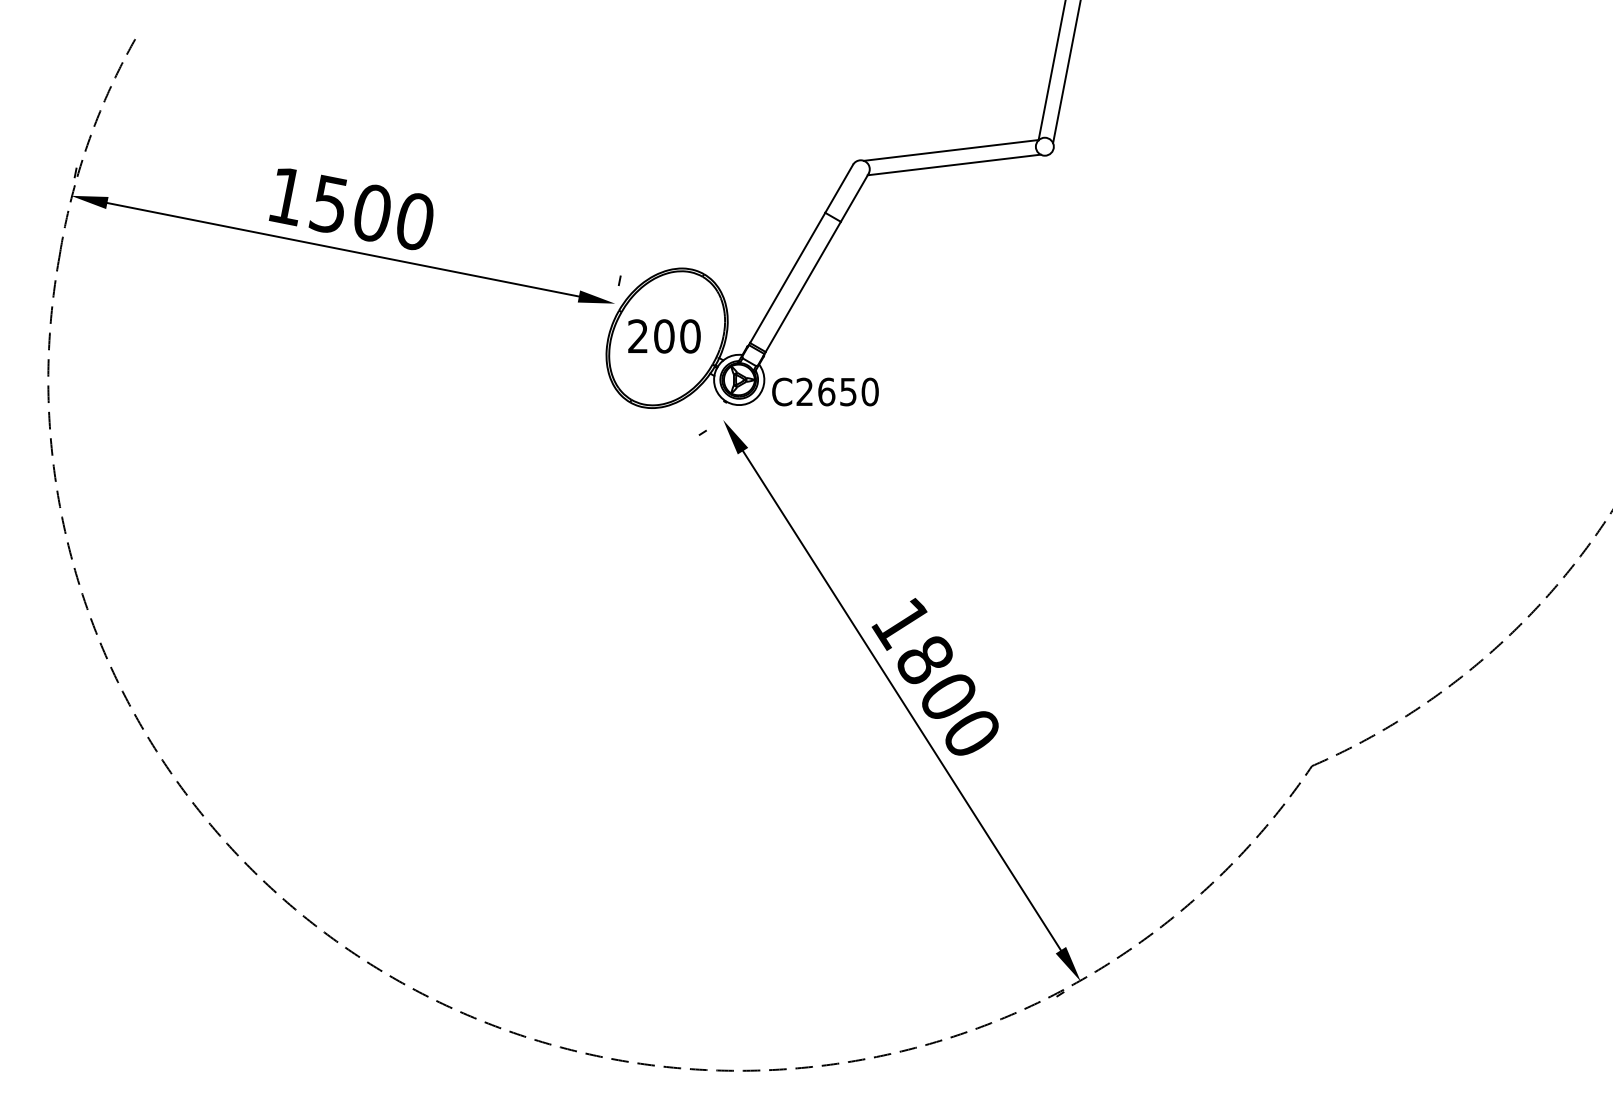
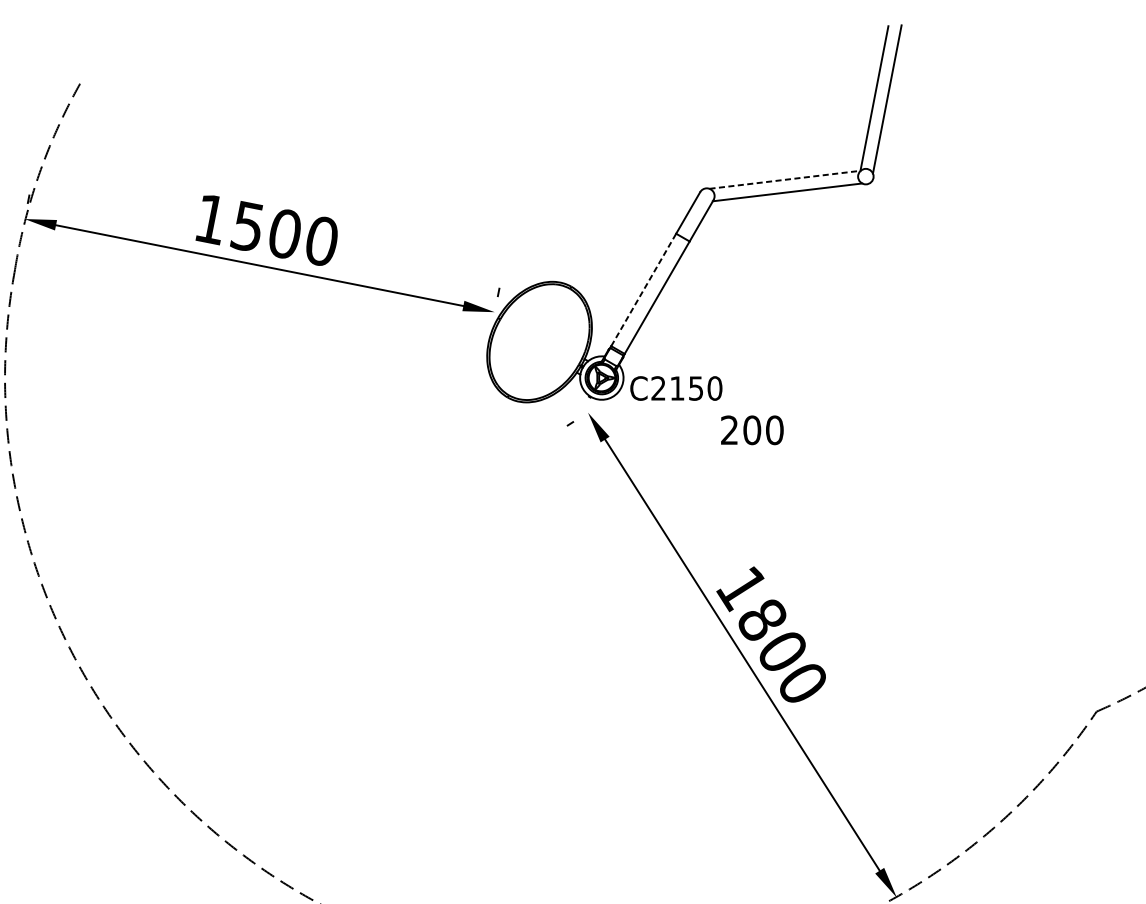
line: (951, 150) -> (785, 179), solid -> dashed
line: (787, 277) -> (643, 289), solid -> dashed
text: (664, 336) -> (752, 430), moved
text: (826, 391) -> (677, 388), C2650 -> C2150

